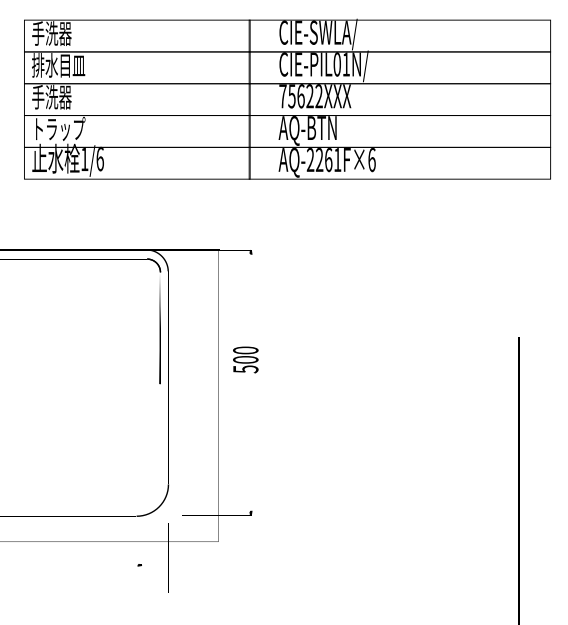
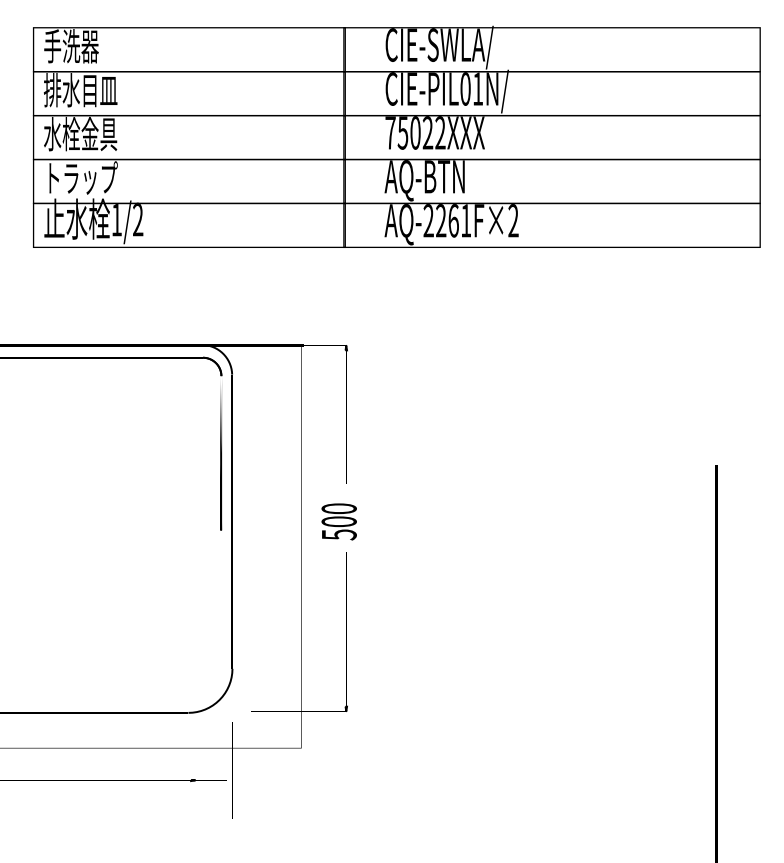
text: (58, 96) -> (80, 133), 手洗器 -> 水栓金具
text: (300, 96) -> (414, 133), 75622XXX -> 75022XXX
text: (99, 158) -> (137, 218), 1/6 -> 1/2
text: (371, 160) -> (512, 221), AQ-2261F×6 -> AQ-2261F×2
text: (245, 359) -> (338, 521), moved

